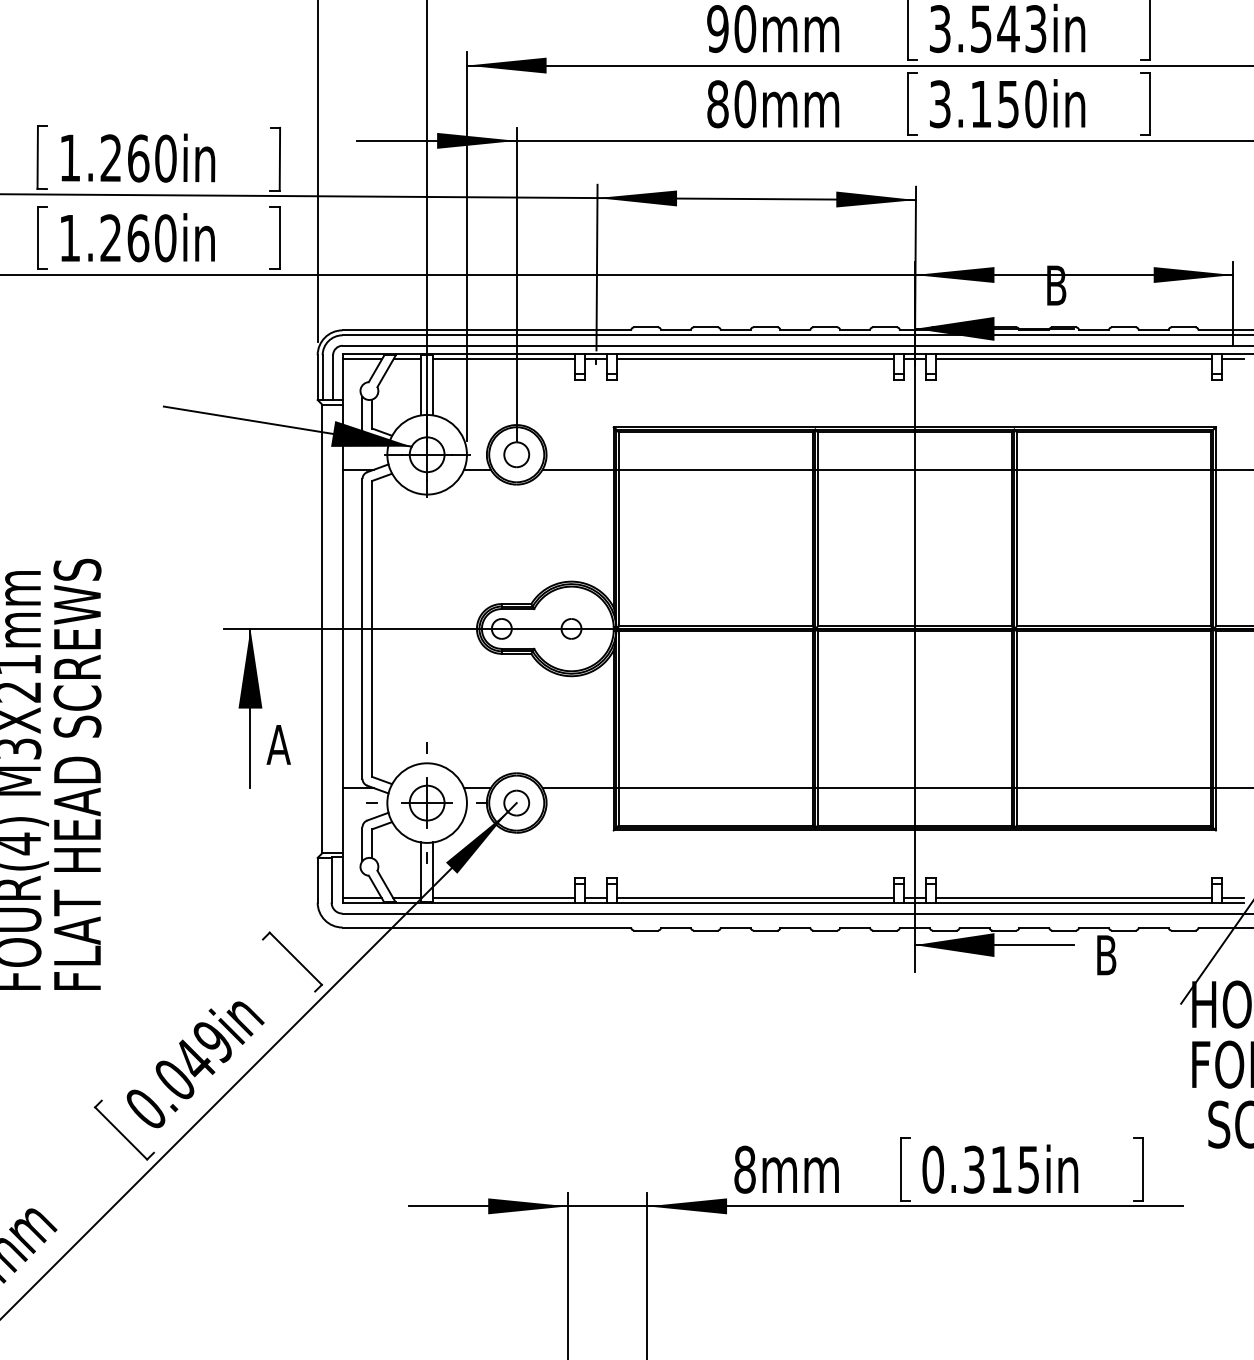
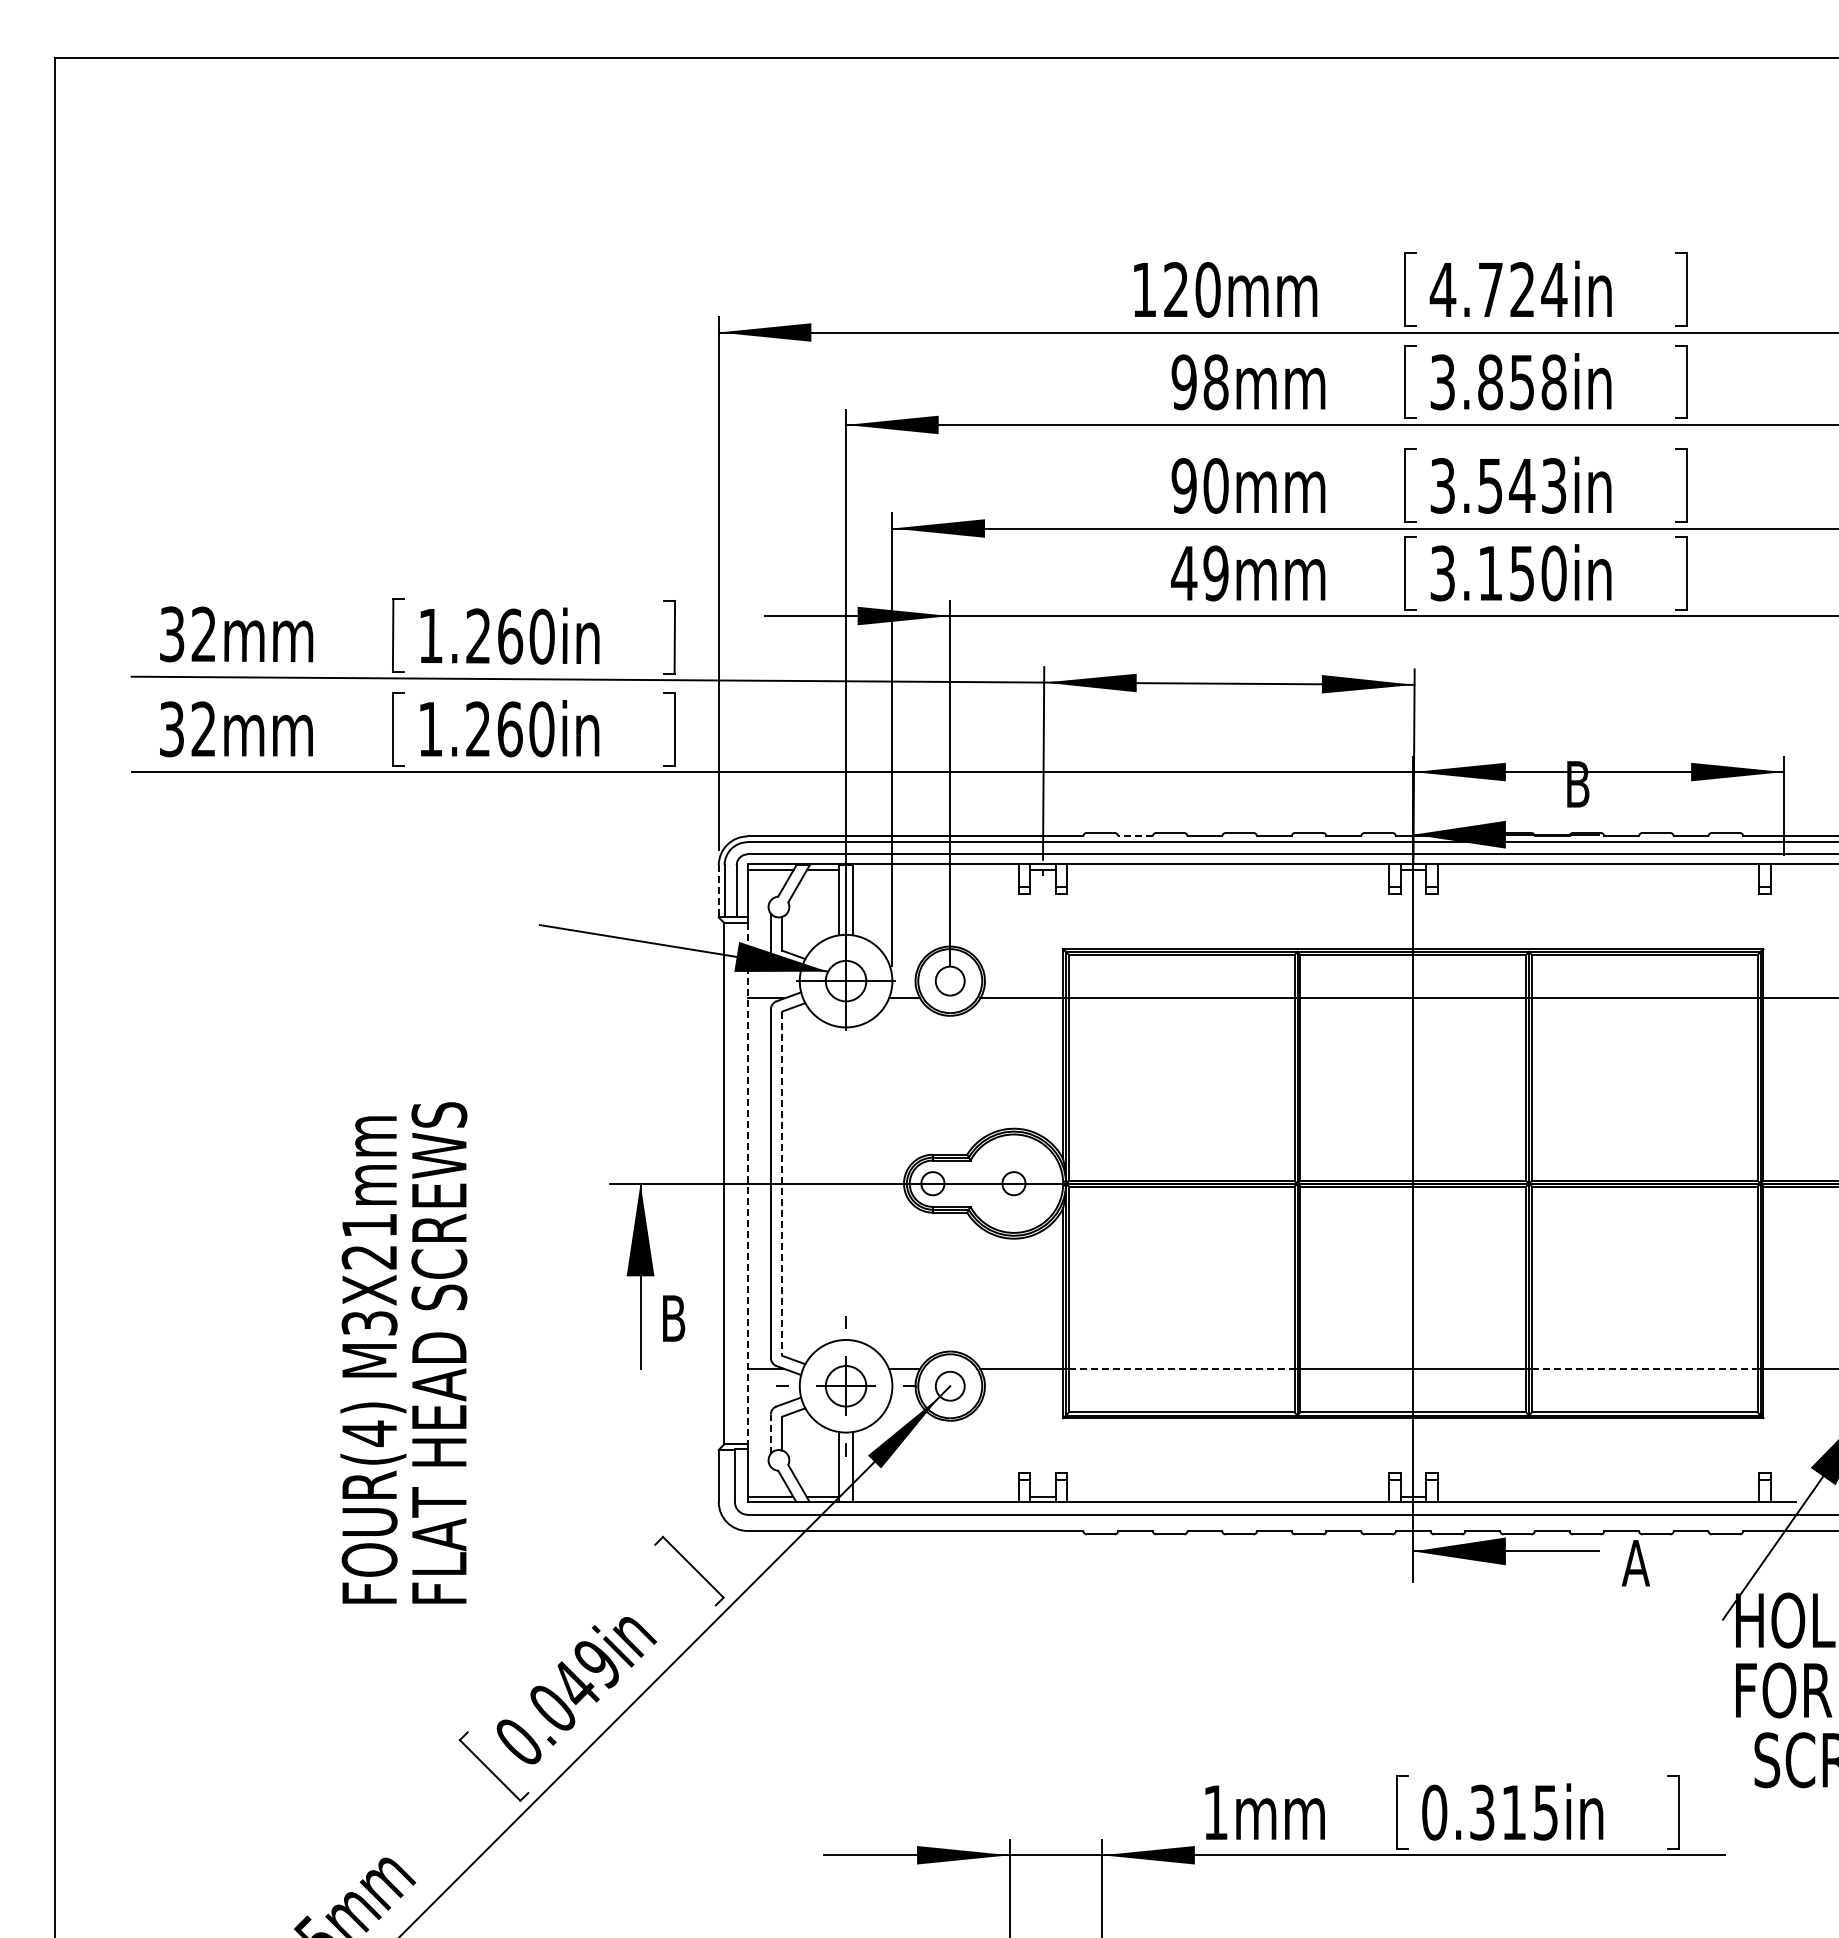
text: (731, 104) -> (1199, 573), 80mm -> 49mm
line: (675, 330) -> (1134, 836), solid -> dashed
line: (504, 358) -> (935, 869), removed
line: (755, 358) -> (1227, 869), removed
line: (1074, 358) -> (1598, 869), removed
line: (1233, 358) -> (1783, 869), removed
line: (317, 377) -> (718, 891), solid -> dashed
line: (342, 628) -> (747, 1183), solid -> dashed
line: (372, 629) -> (782, 1184), solid -> dashed
text: (278, 744) -> (673, 1318), A -> B
line: (715, 787) -> (1181, 1368), solid -> dashed
line: (1113, 787) -> (1644, 1368), solid -> dashed
line: (362, 844) -> (770, 1434), solid -> dashed
line: (504, 898) -> (935, 1497), removed
line: (755, 898) -> (1227, 1497), removed
line: (1074, 898) -> (1598, 1497), removed
line: (1233, 898) -> (1783, 1497), removed
text: (1105, 955) -> (1635, 1563), B -> A
text: (744, 1169) -> (1215, 1812), 8mm -> 1mm

